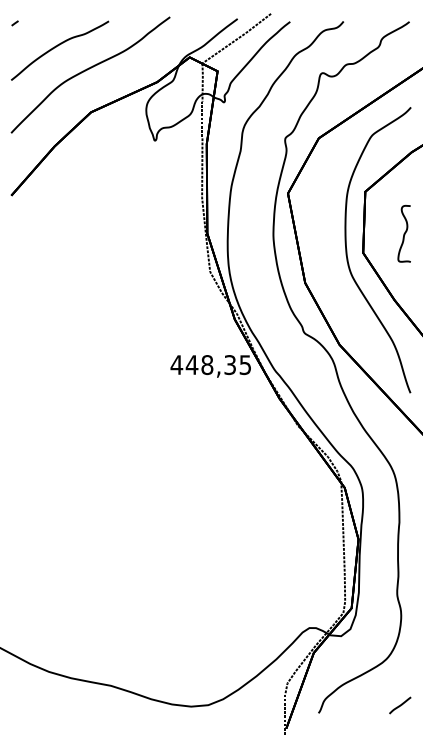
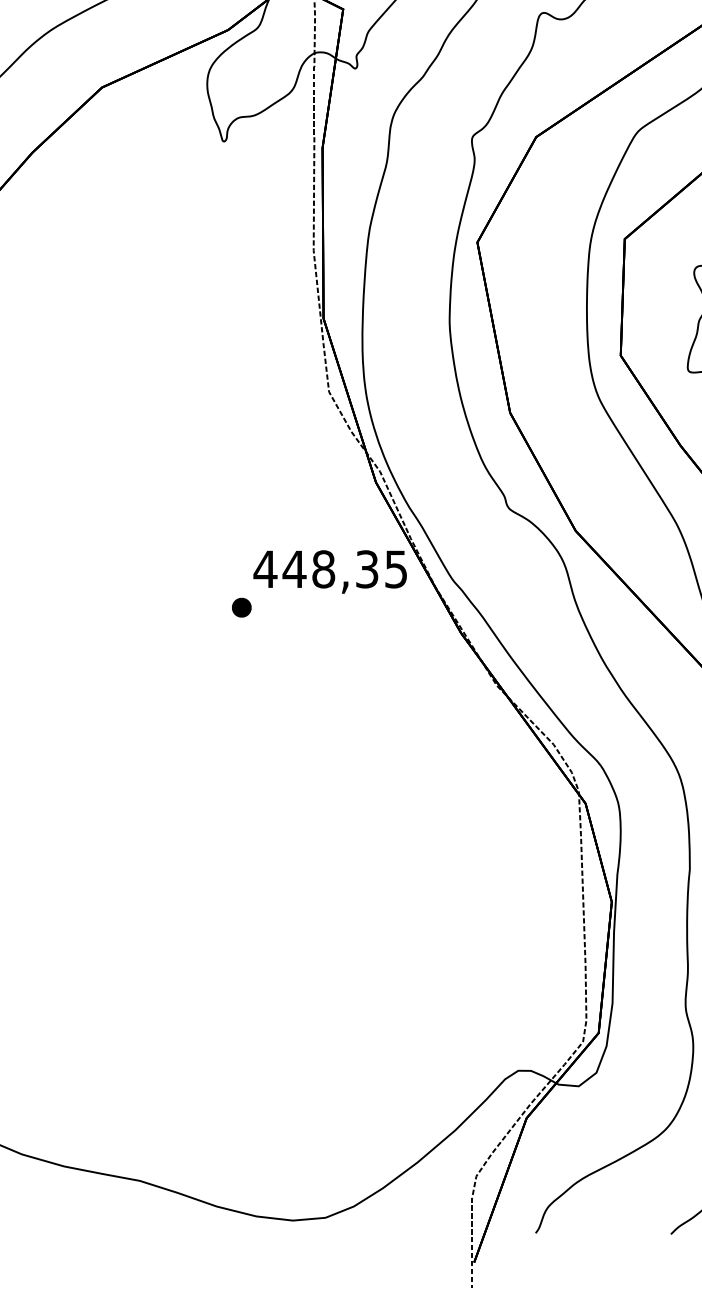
part: (164, 385) -> (241, 608), added

